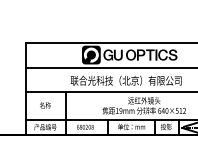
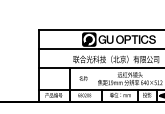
text: (45, 105) -> (83, 78), moved

